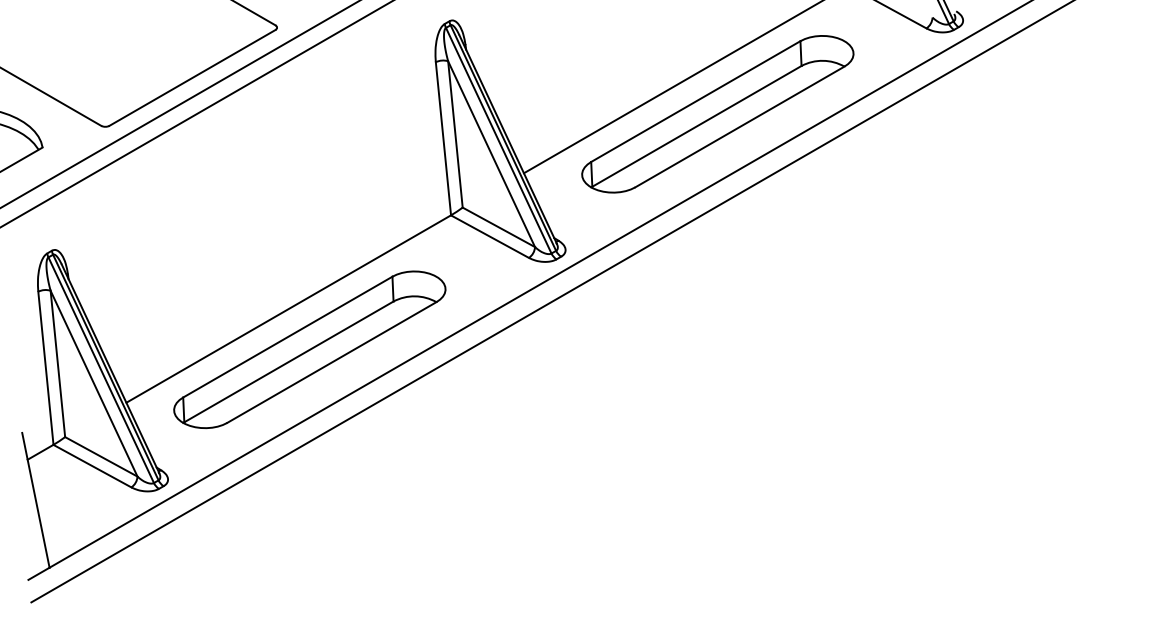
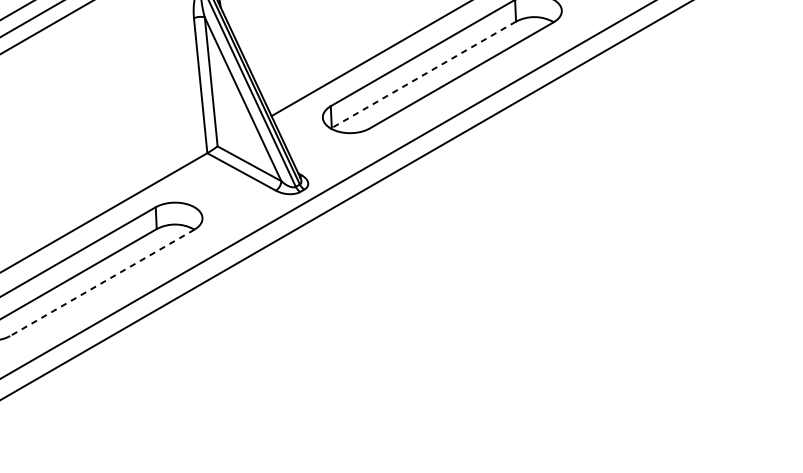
line: (696, 126) -> (423, 74), solid -> dashed
line: (331, 362) -> (102, 282), solid -> dashed

